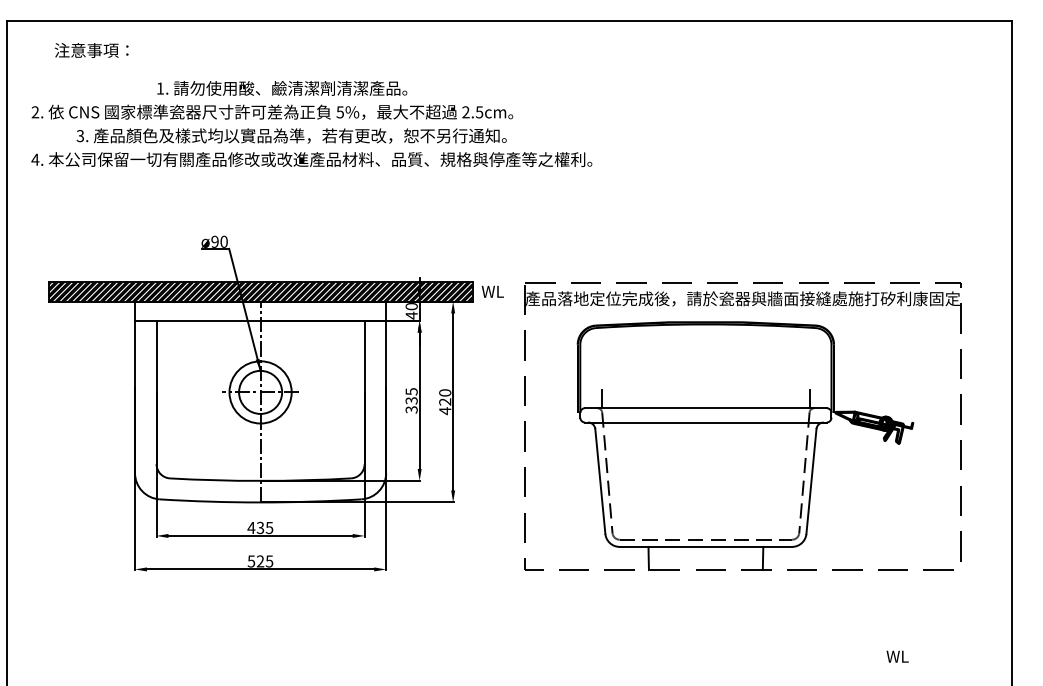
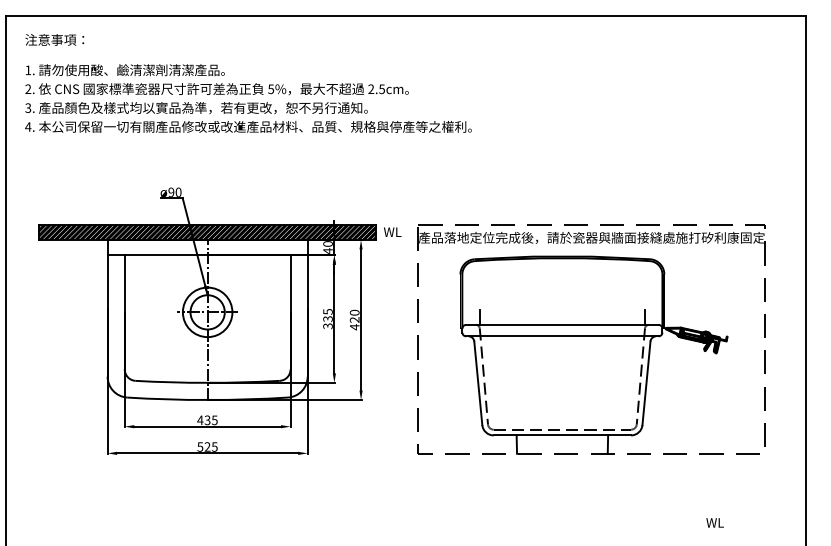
text: (91, 50) -> (54, 39), moved
text: (282, 88) -> (125, 70), moved
text: (291, 135) -> (196, 107), moved

